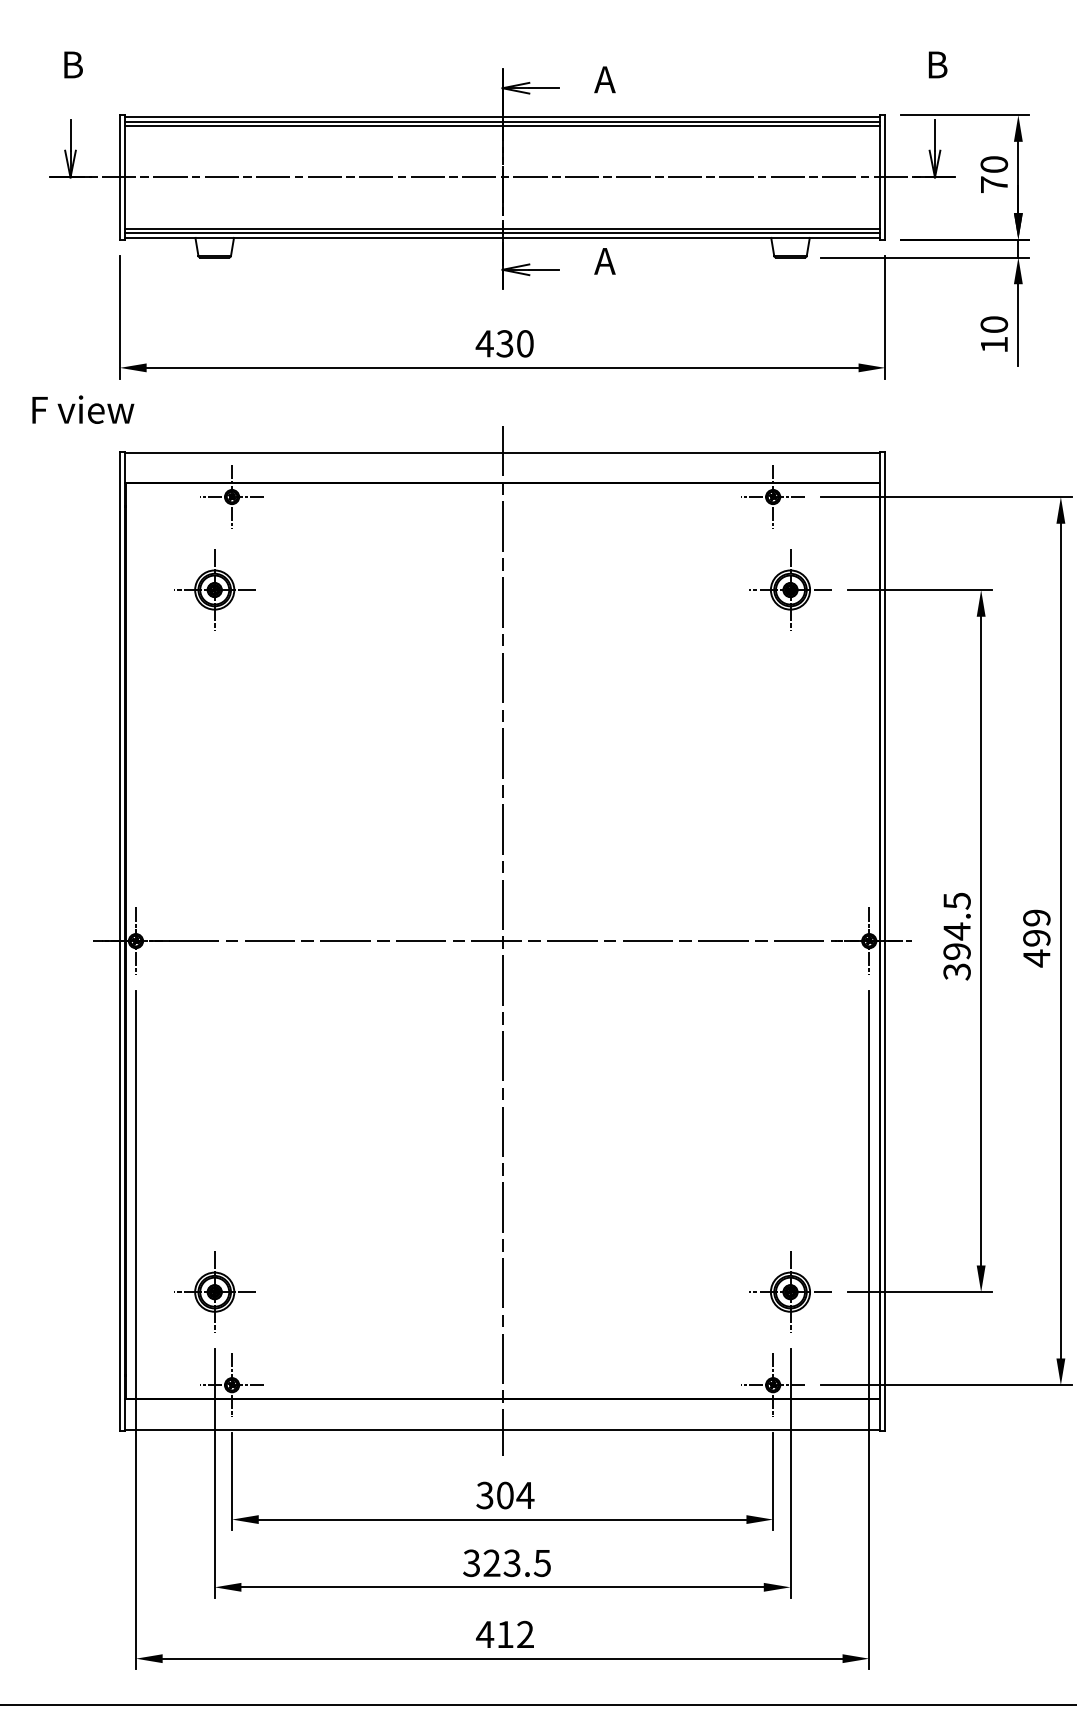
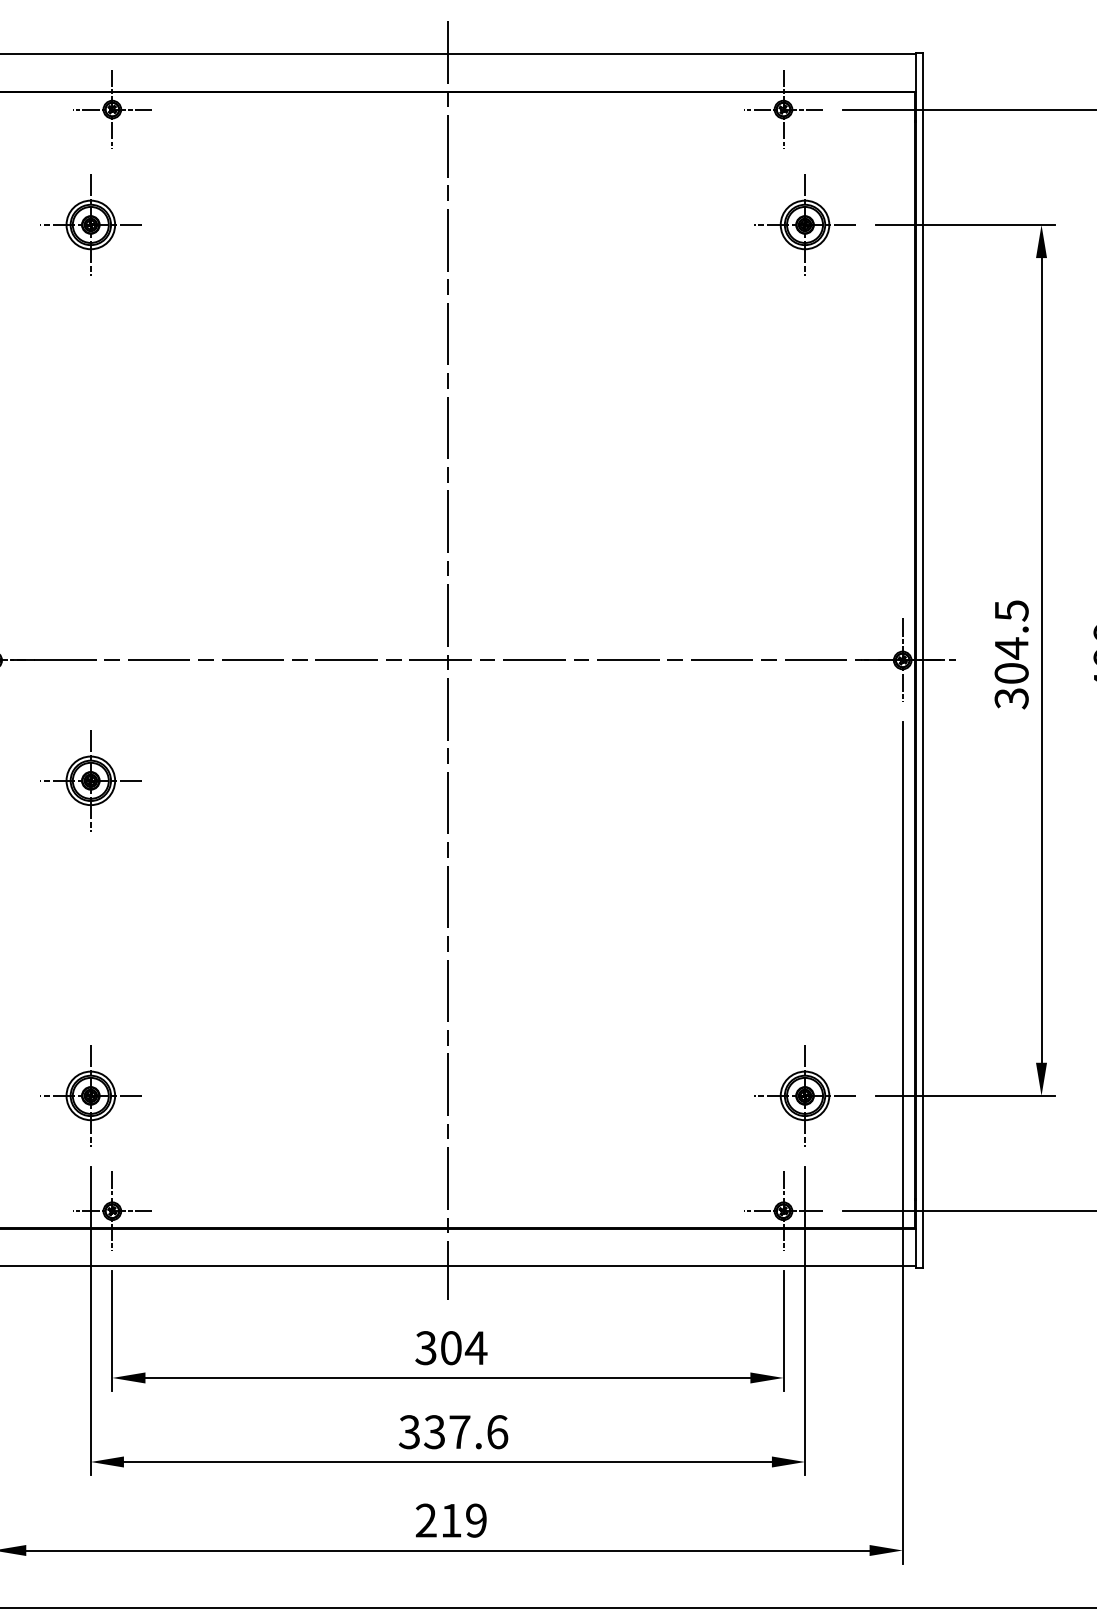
text: (956, 951) -> (1010, 673), 394.5 -> 304.5
part: (214, 1037) -> (90, 779), added
text: (517, 1563) -> (466, 1432), 323.5 -> 337.6
text: (504, 1634) -> (450, 1520), 412 -> 219

